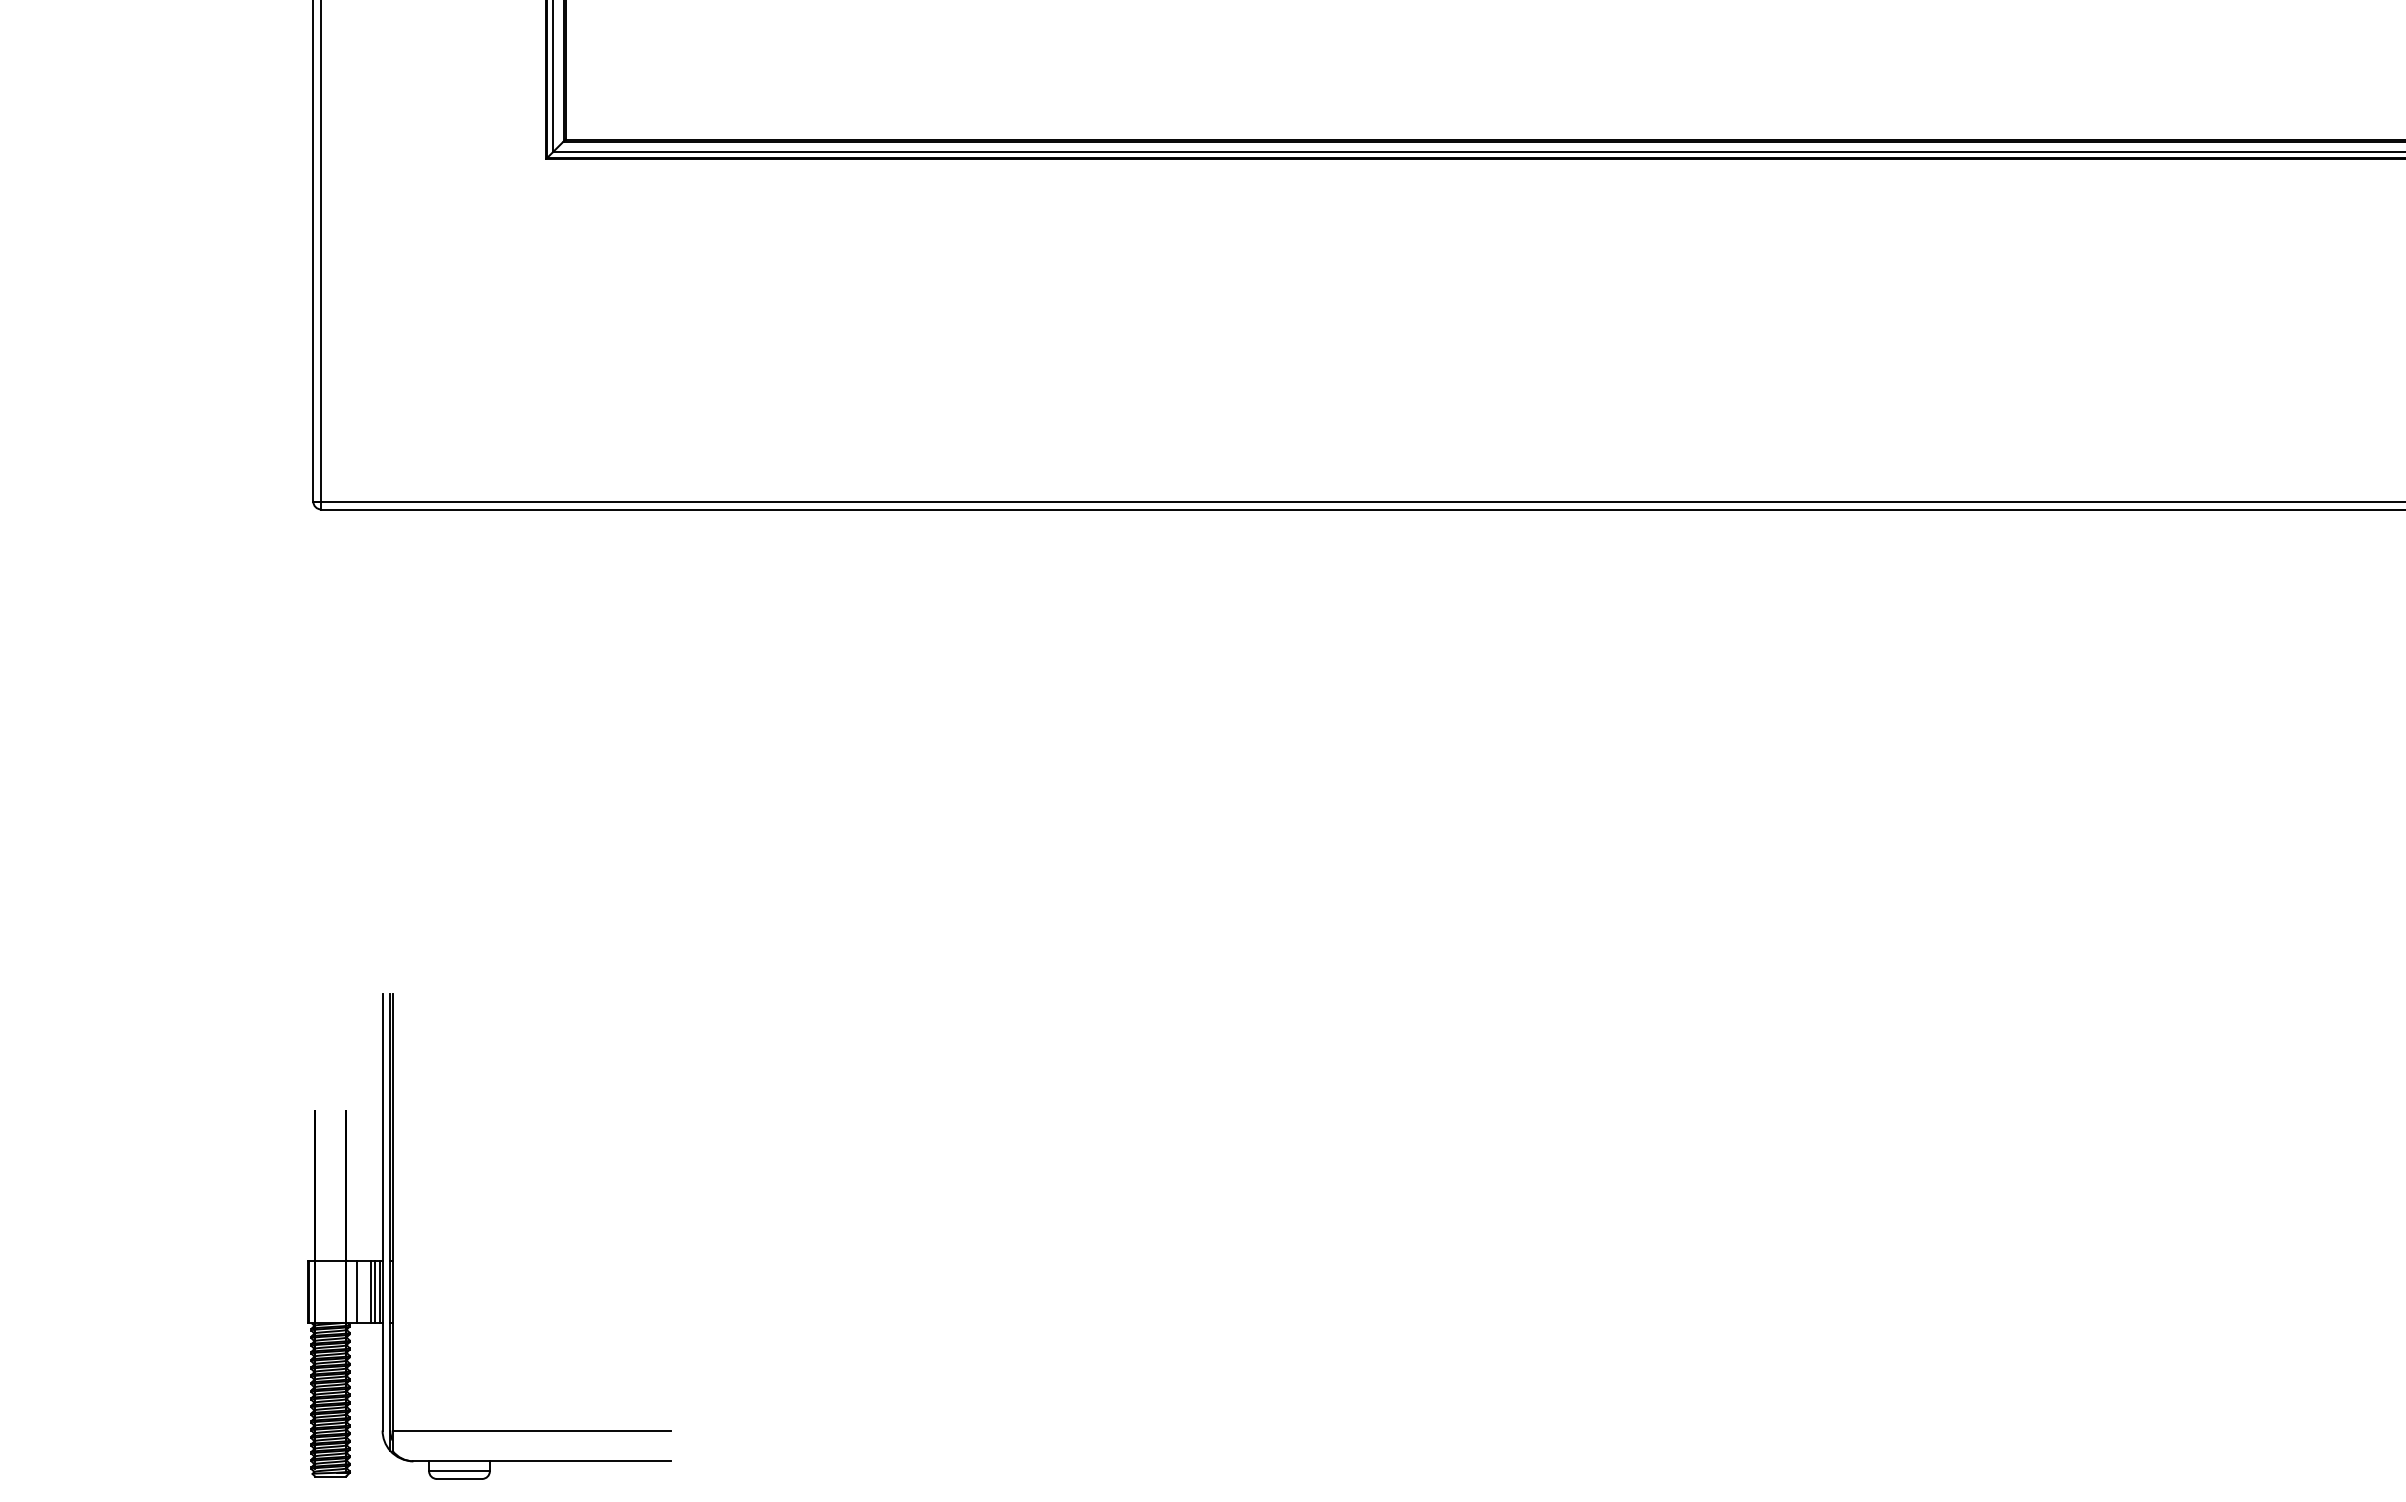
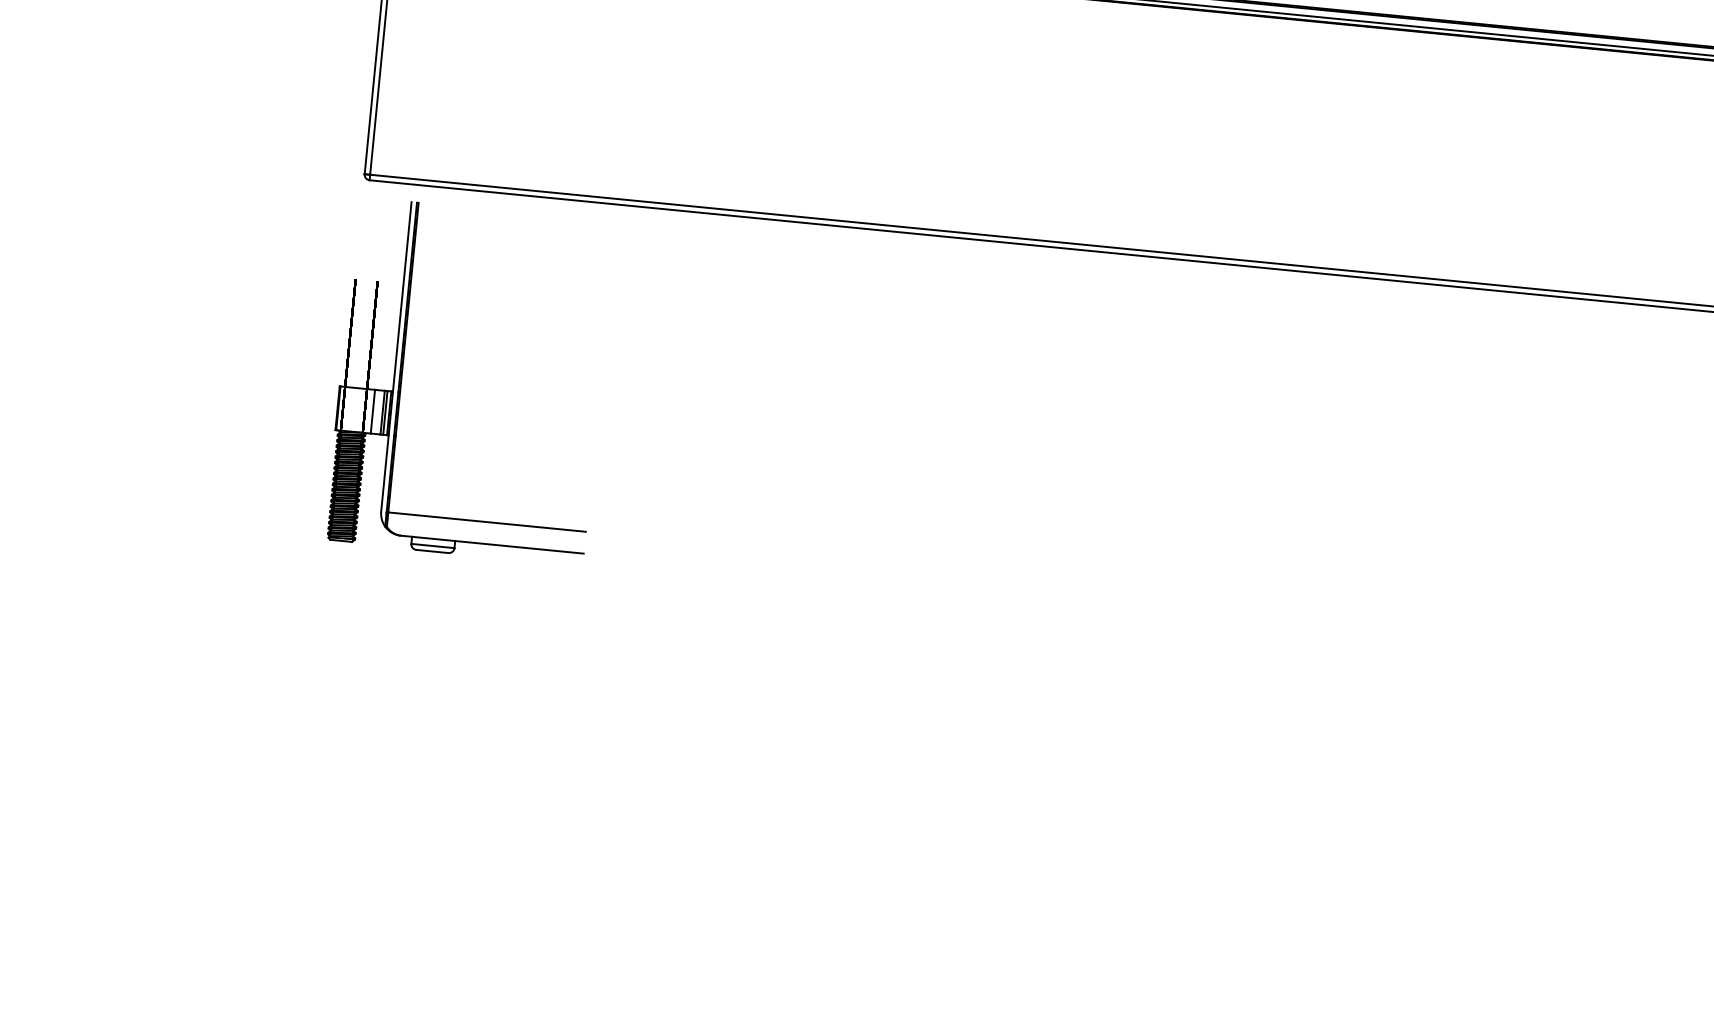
part: (393, 1236) -> (402, 374), moved

